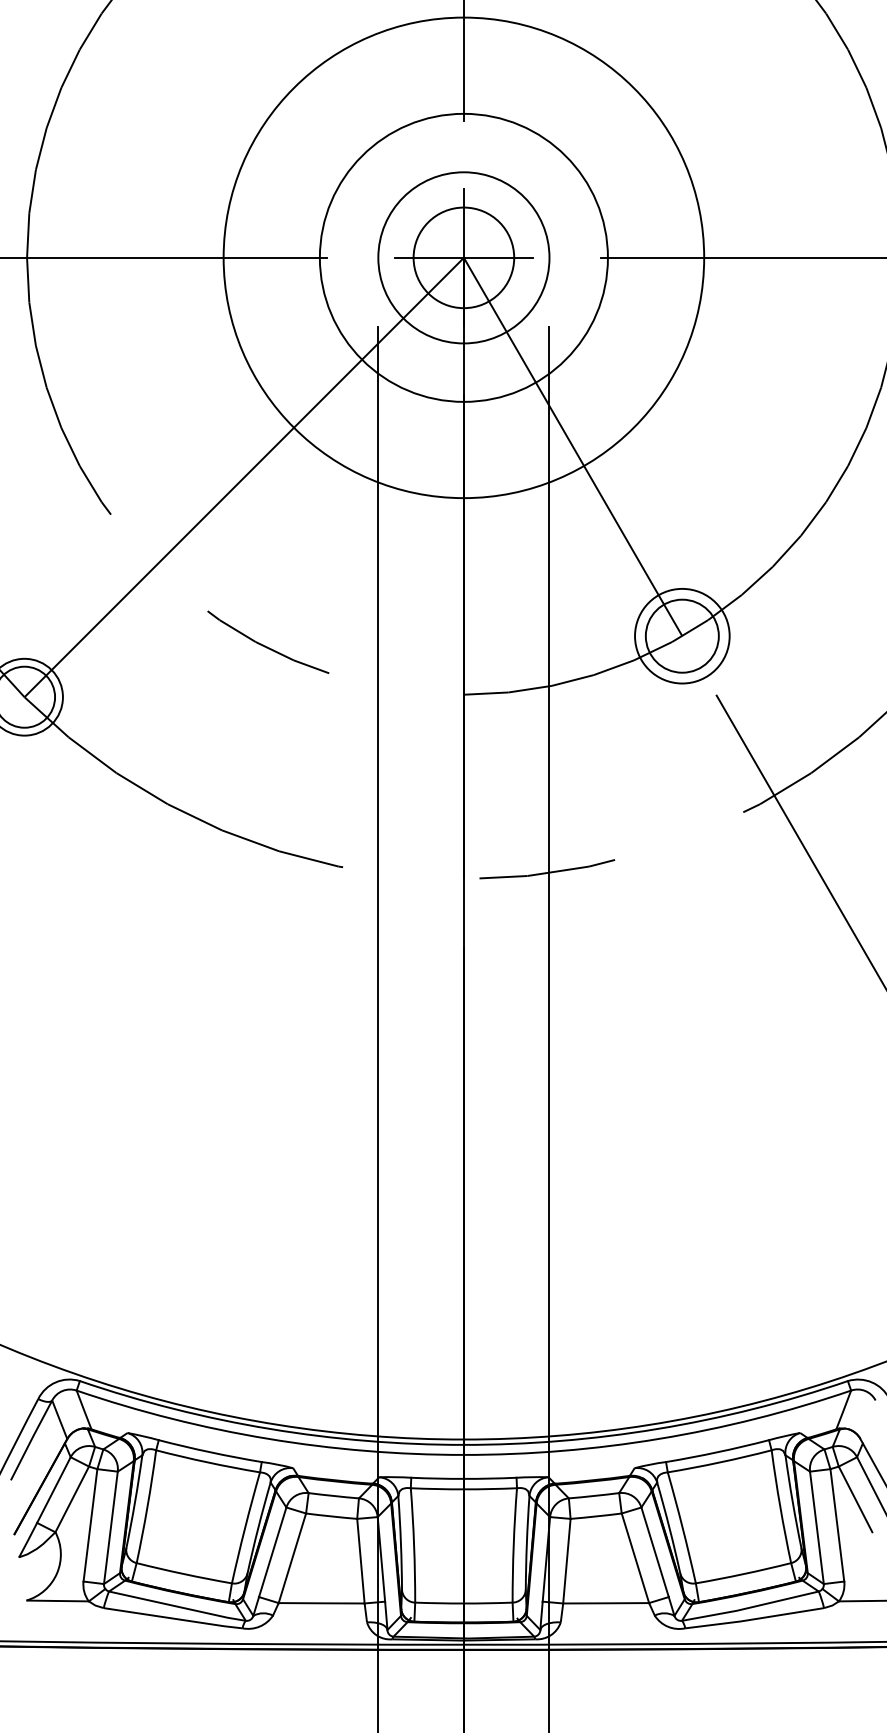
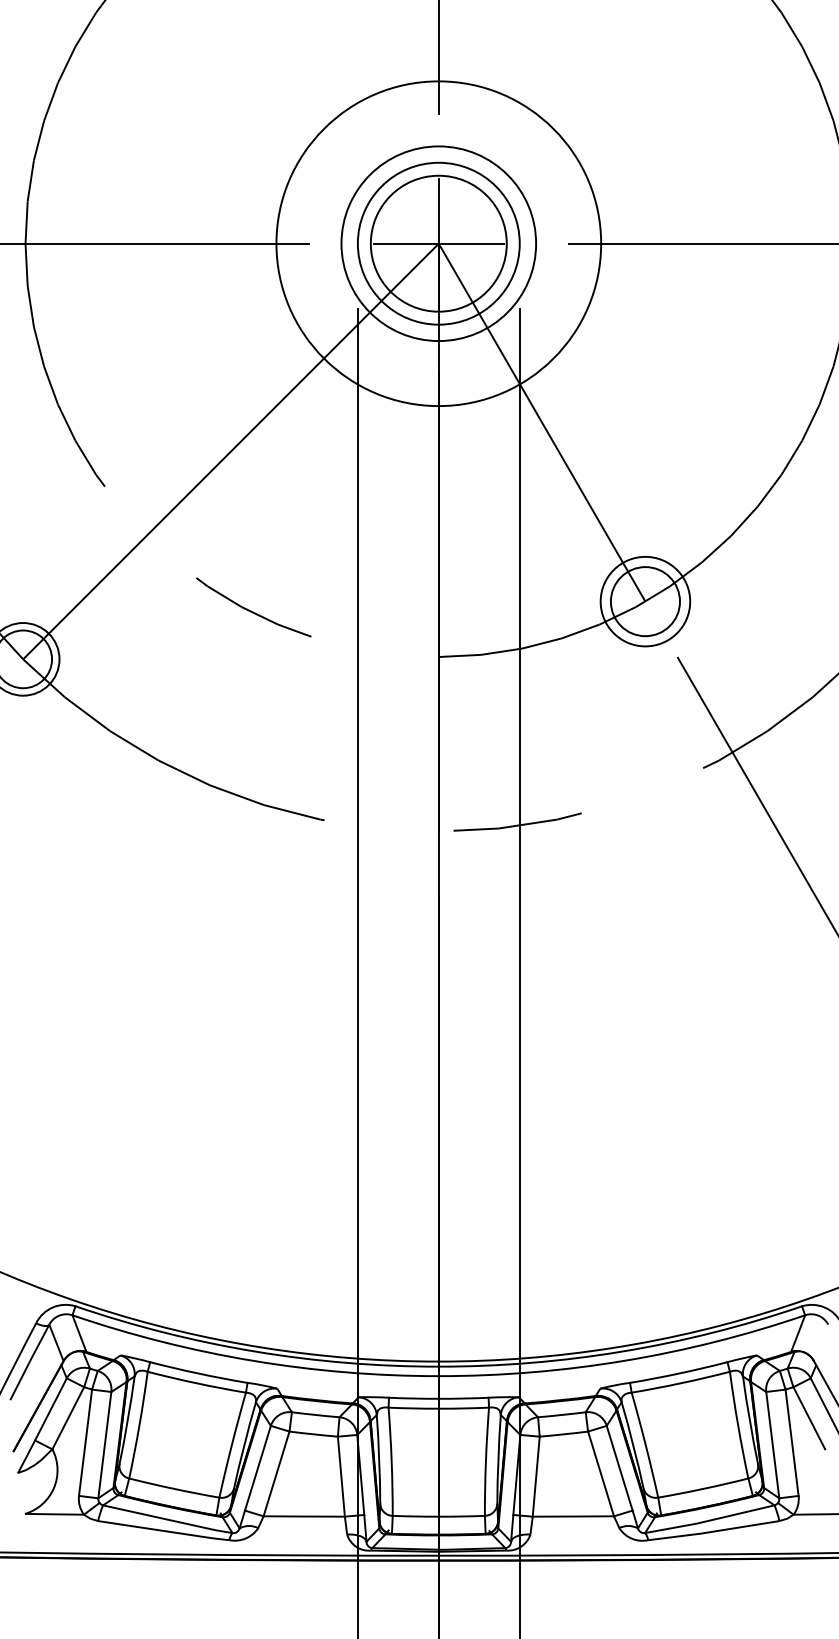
circle: (463, 257) -> (438, 243), size x0.71
circle: (463, 257) -> (438, 243), size x0.71
circle: (463, 257) -> (438, 243), size x1.43

